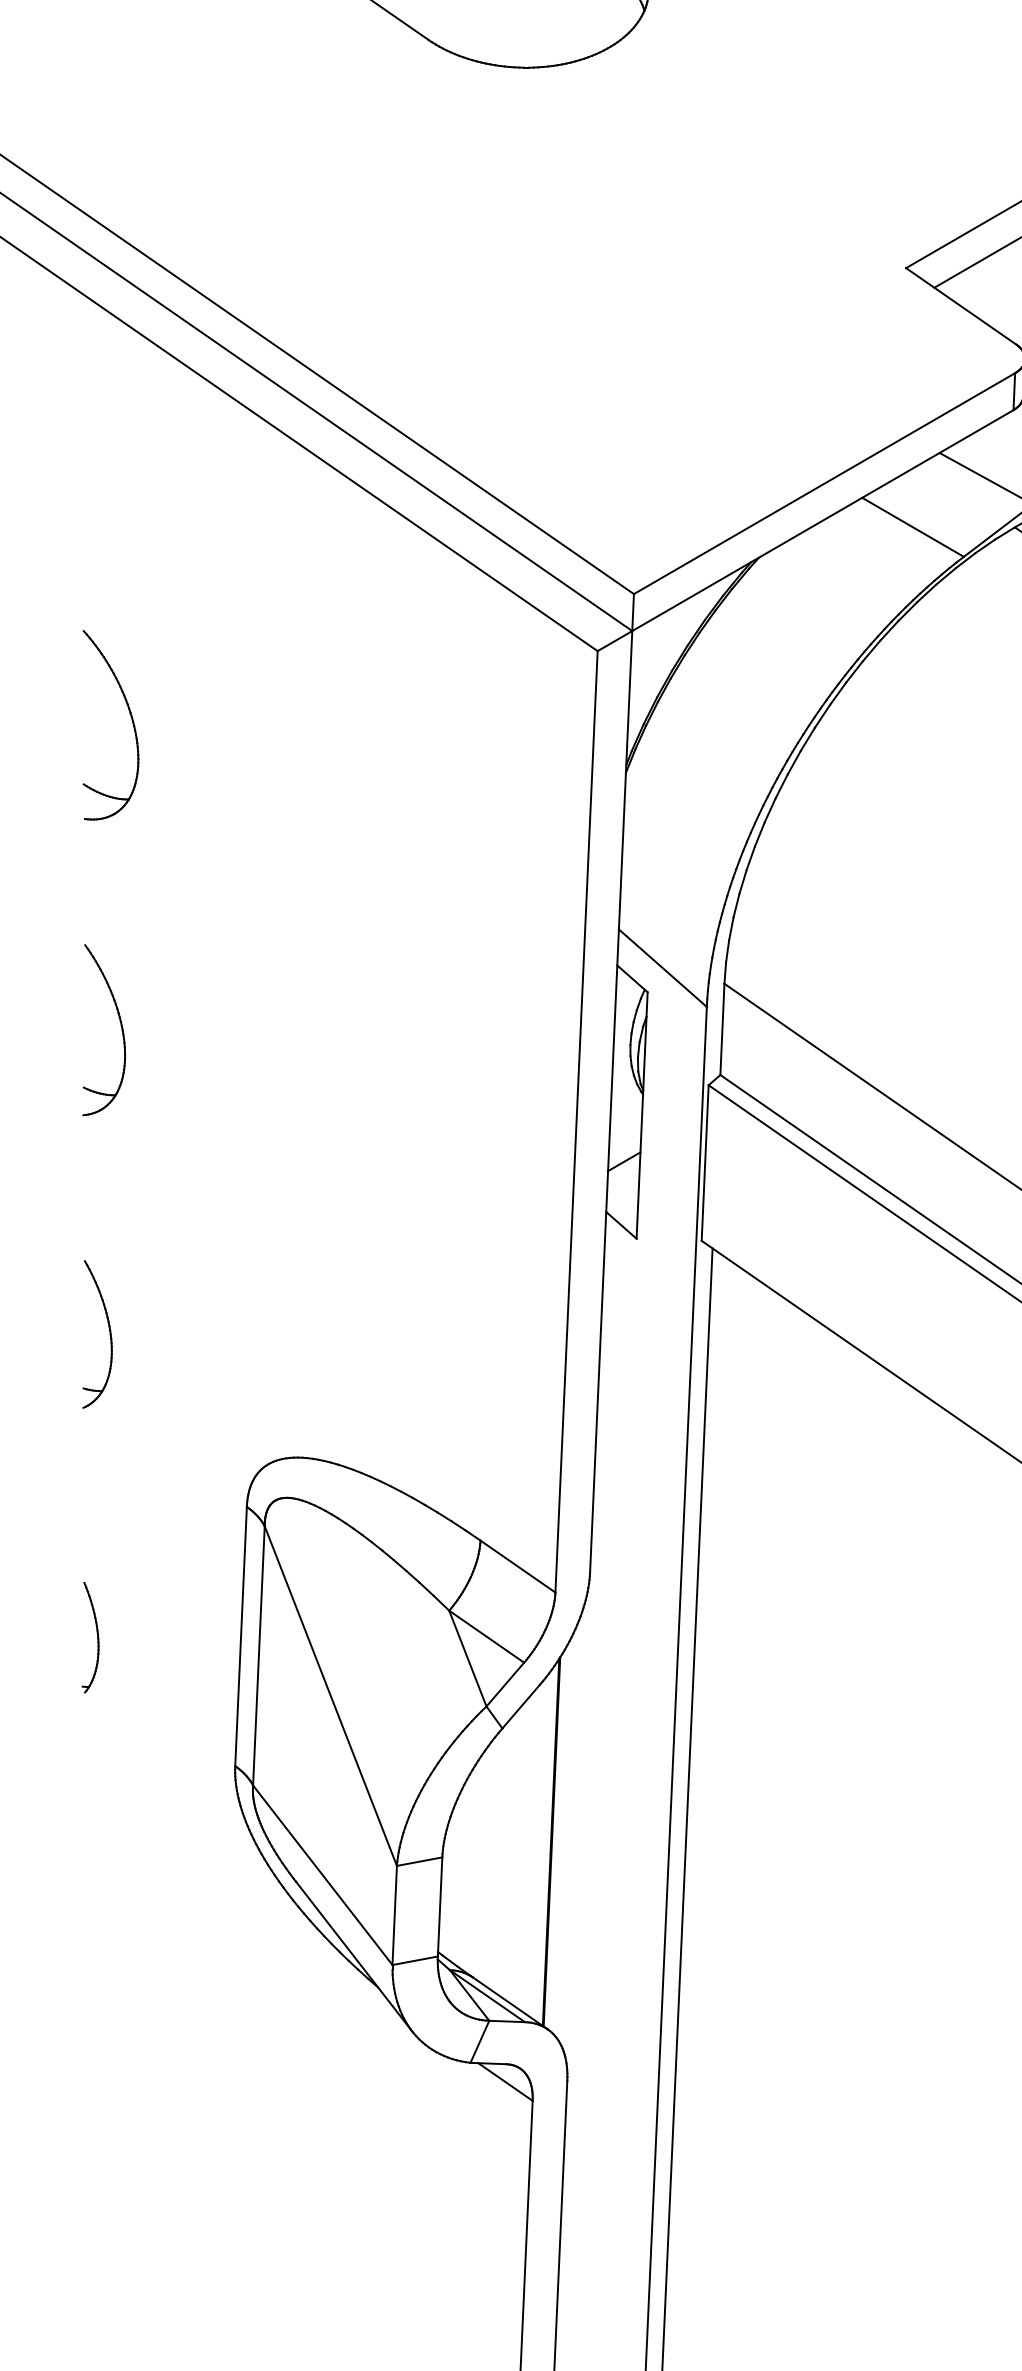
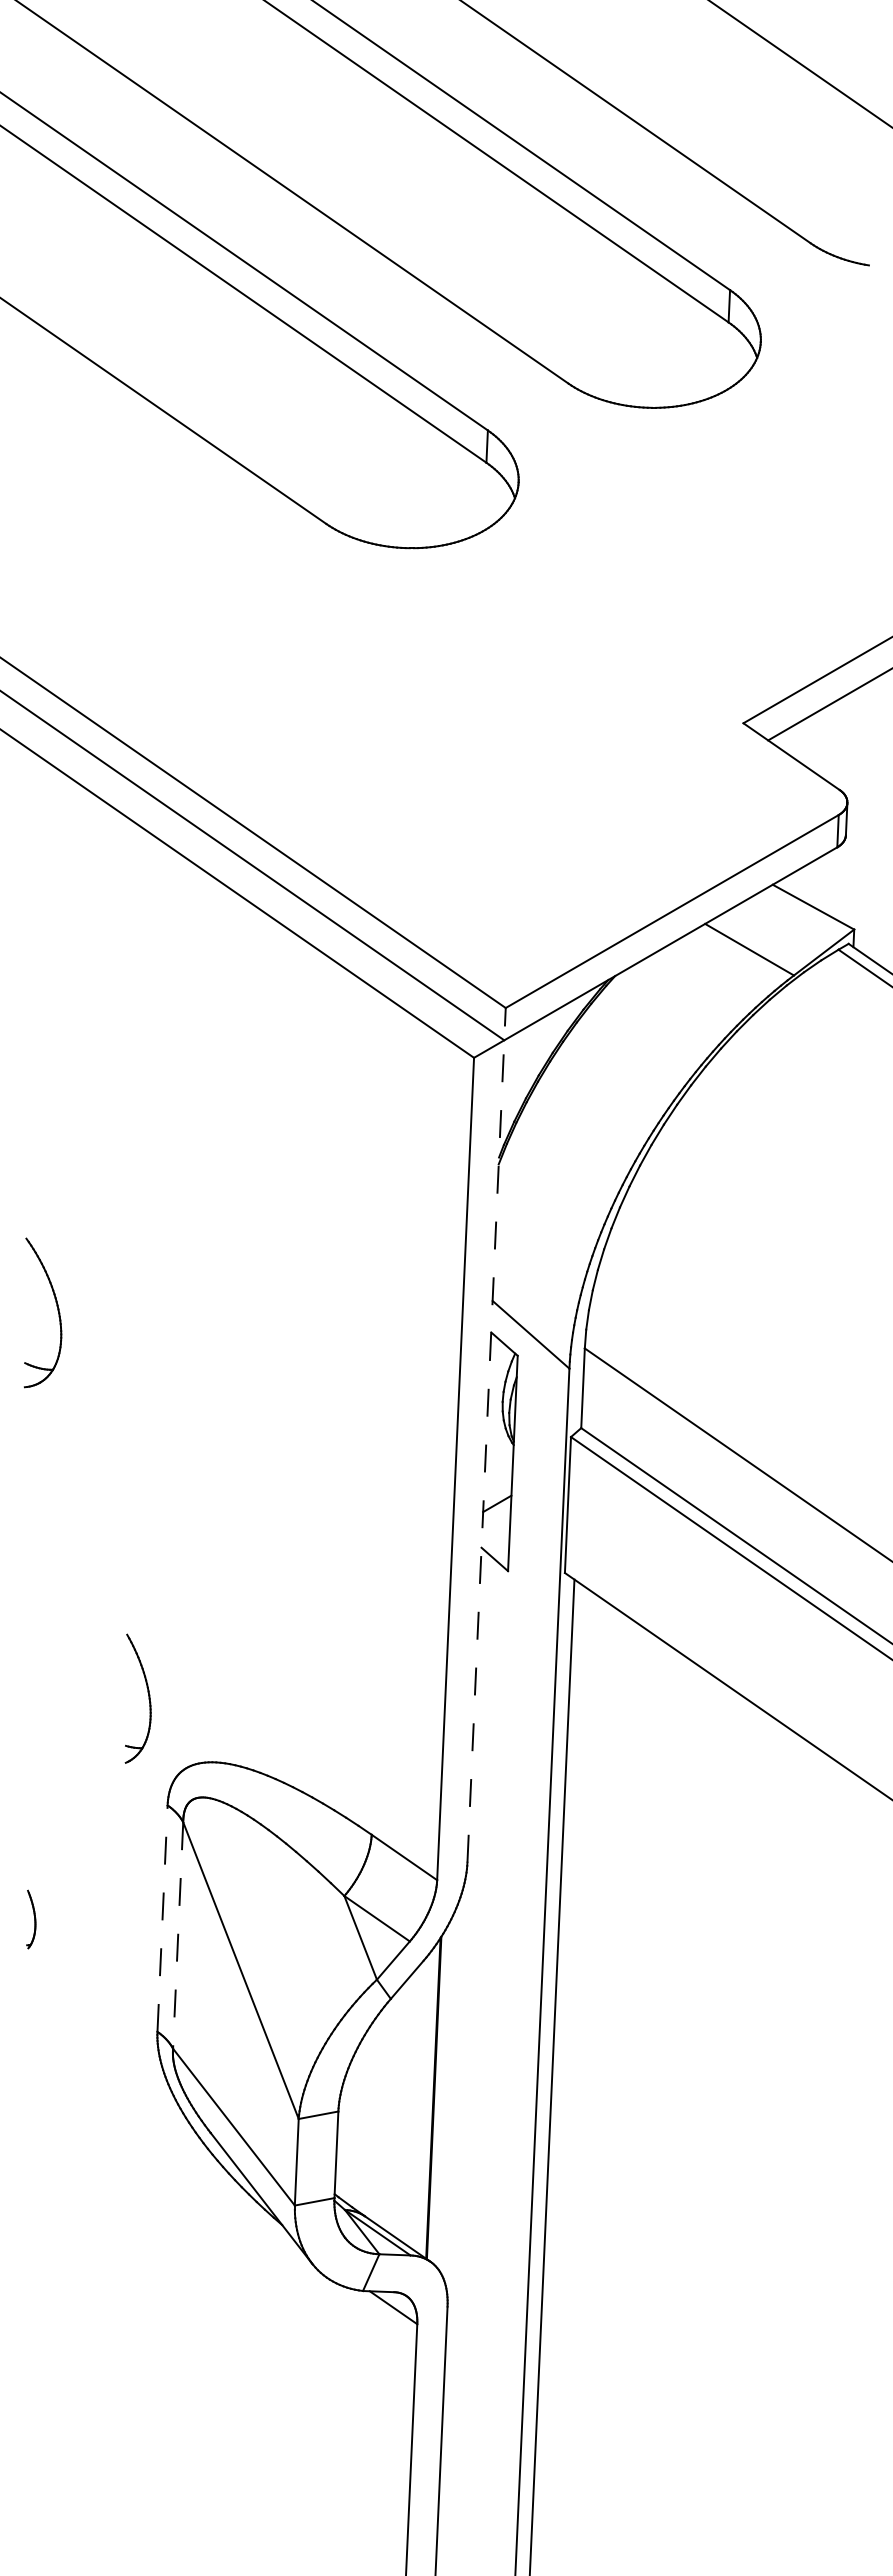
part: (131, 719) -> (66, 1117), removed
part: (120, 1027) -> (57, 1310), moved
line: (611, 1083) -> (486, 1435), solid -> dashed
part: (109, 1334) -> (148, 1698), moved
line: (240, 1636) -> (162, 1918), solid -> dashed
part: (91, 1637) -> (31, 1919), size x0.6
line: (259, 1657) -> (178, 1936), solid -> dashed

